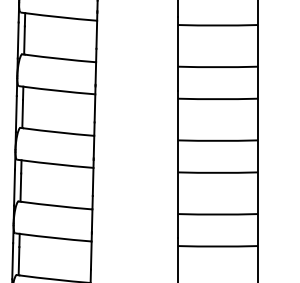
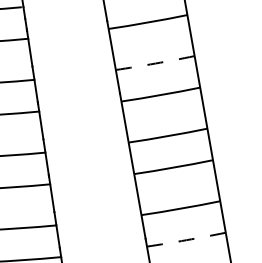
arc: (218, 67) -> (155, 63), solid -> dashed
arc: (217, 246) -> (185, 240), solid -> dashed

